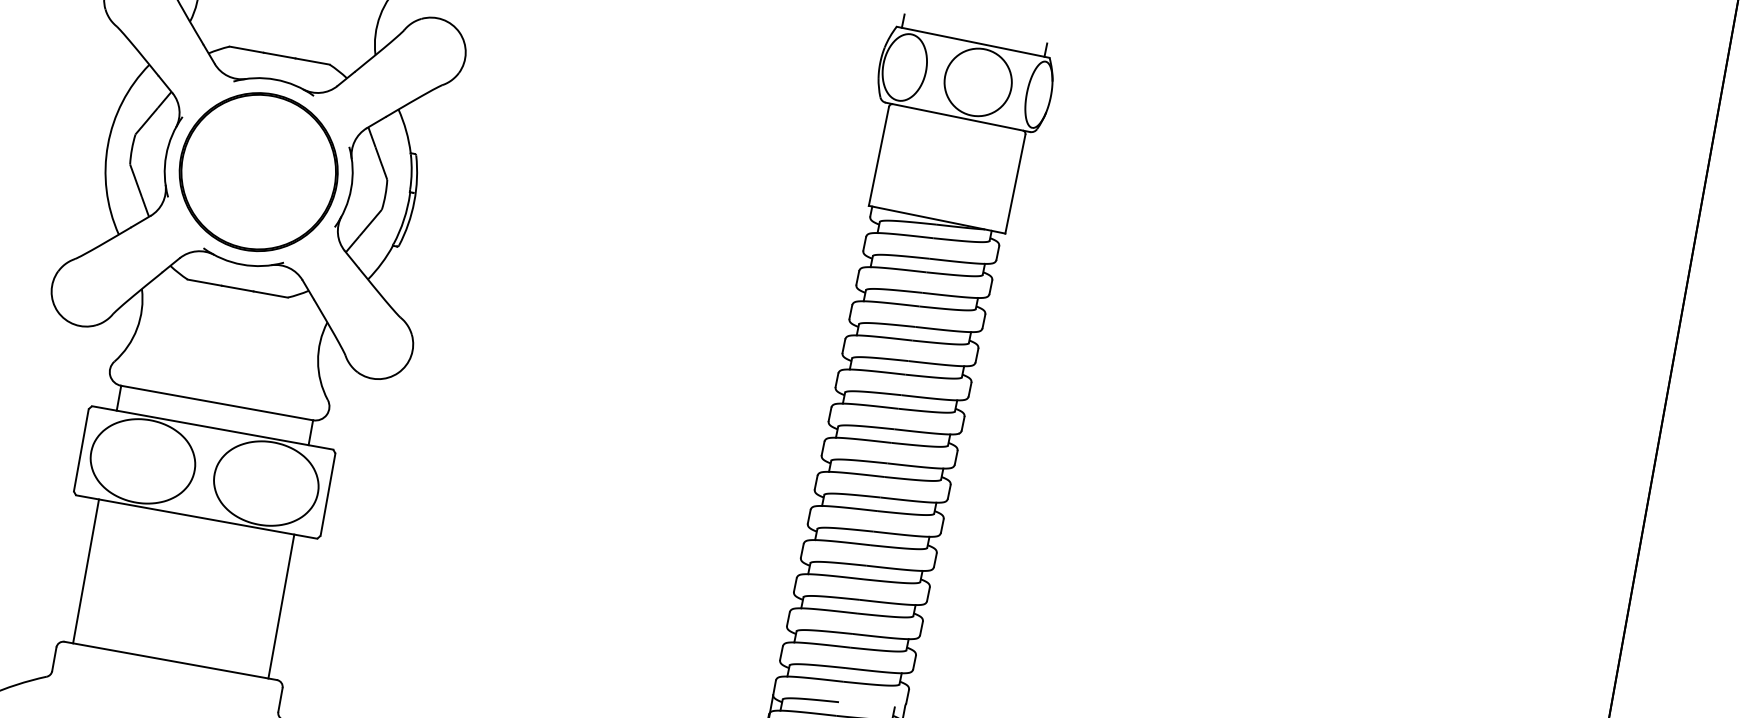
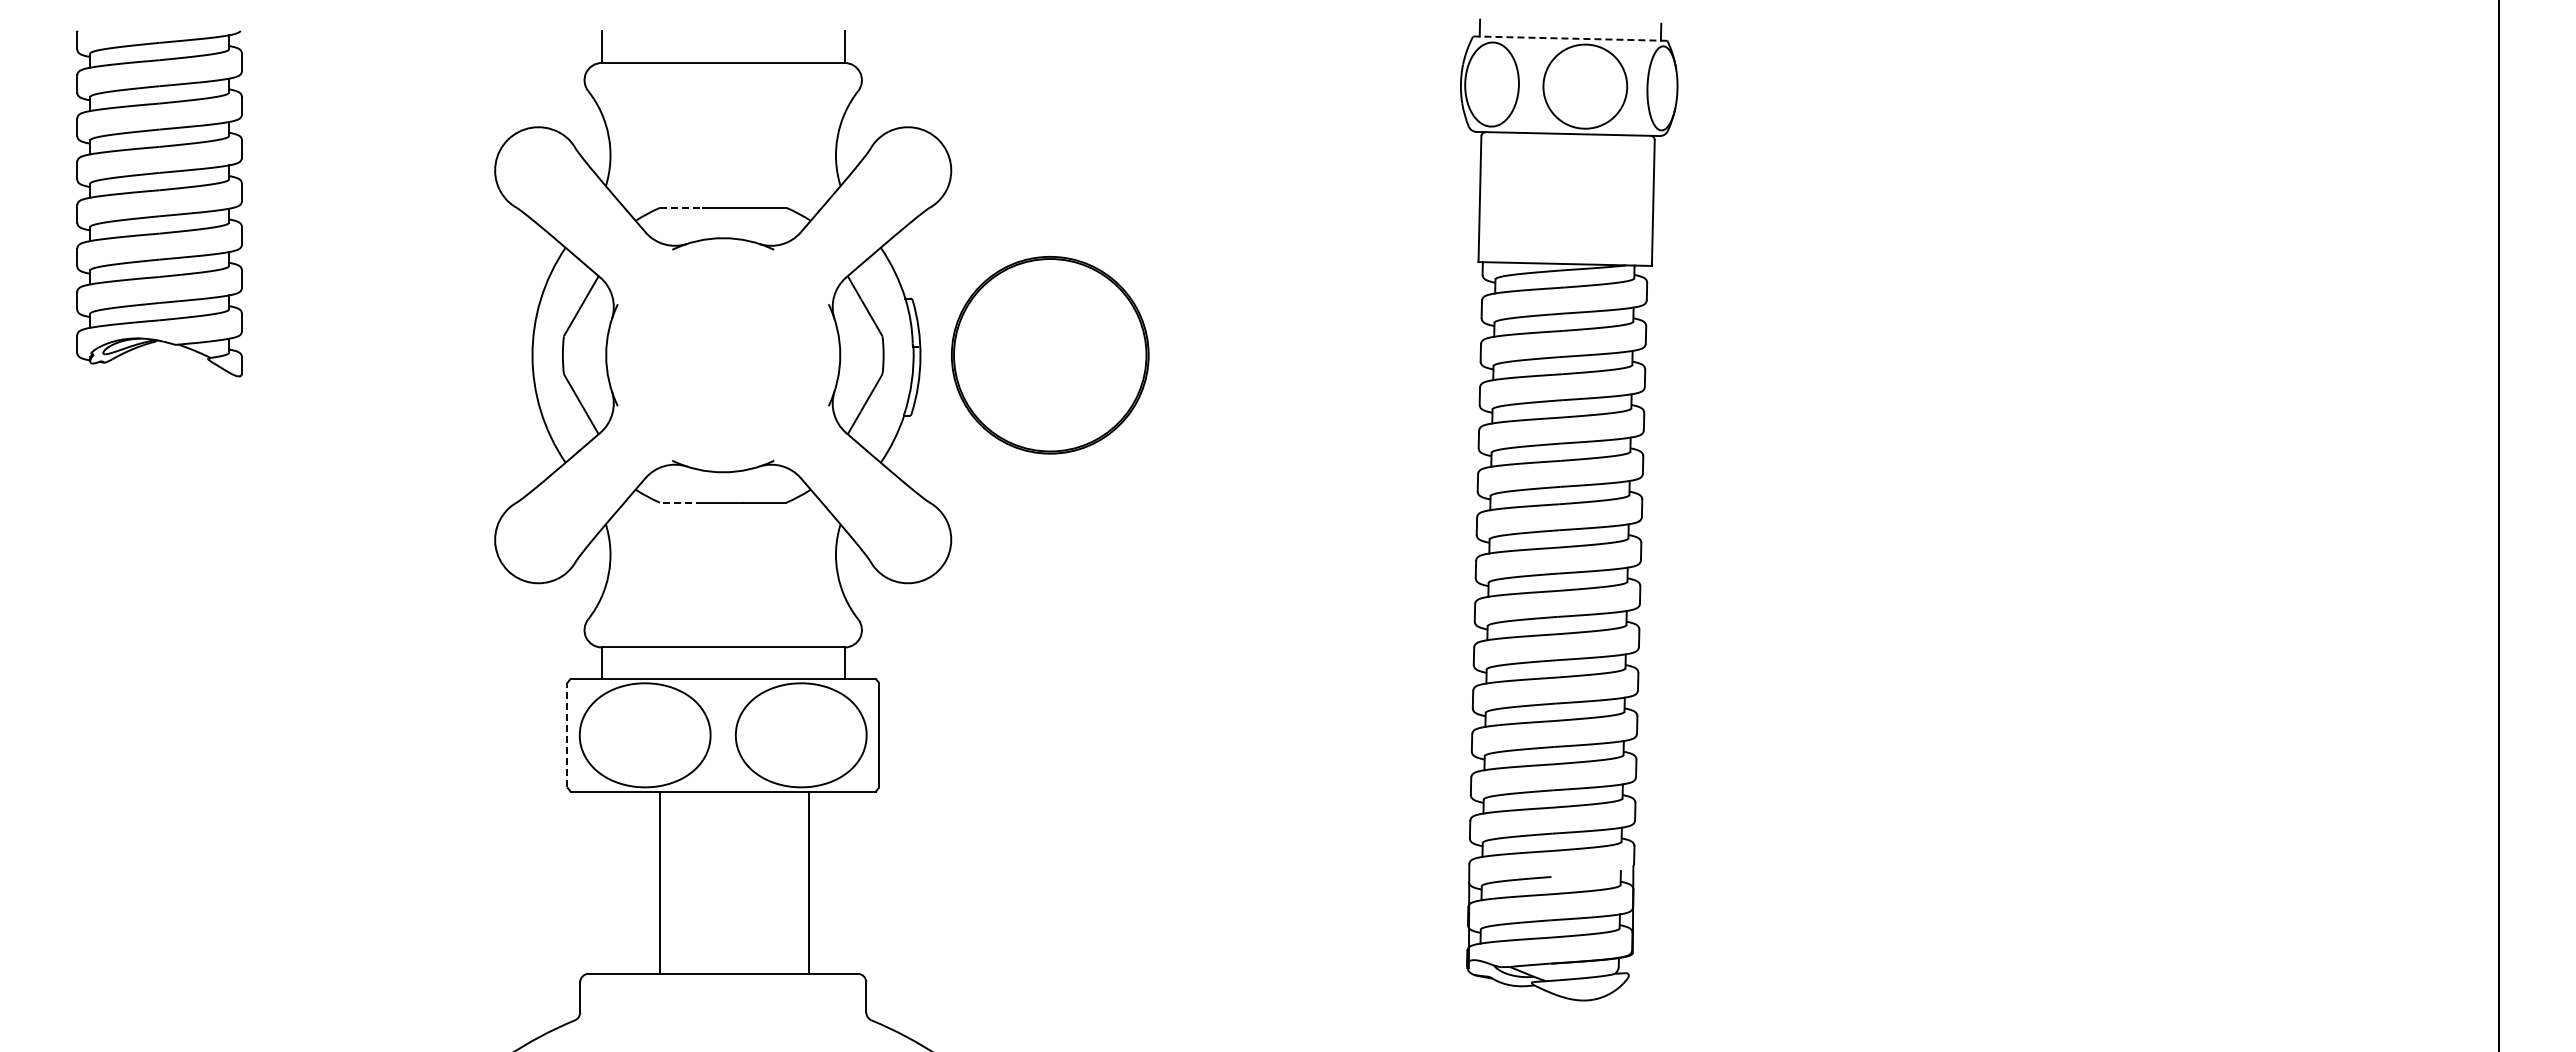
line: (972, 42) -> (1569, 38), solid -> dashed
line: (246, 49) -> (681, 207), solid -> dashed
part: (258, 172) -> (1050, 355), moved
line: (204, 282) -> (681, 502), solid -> dashed
line: (81, 449) -> (567, 734), solid -> dashed
line: (85, 571) -> (659, 882), moved
line: (281, 606) -> (808, 882), moved

